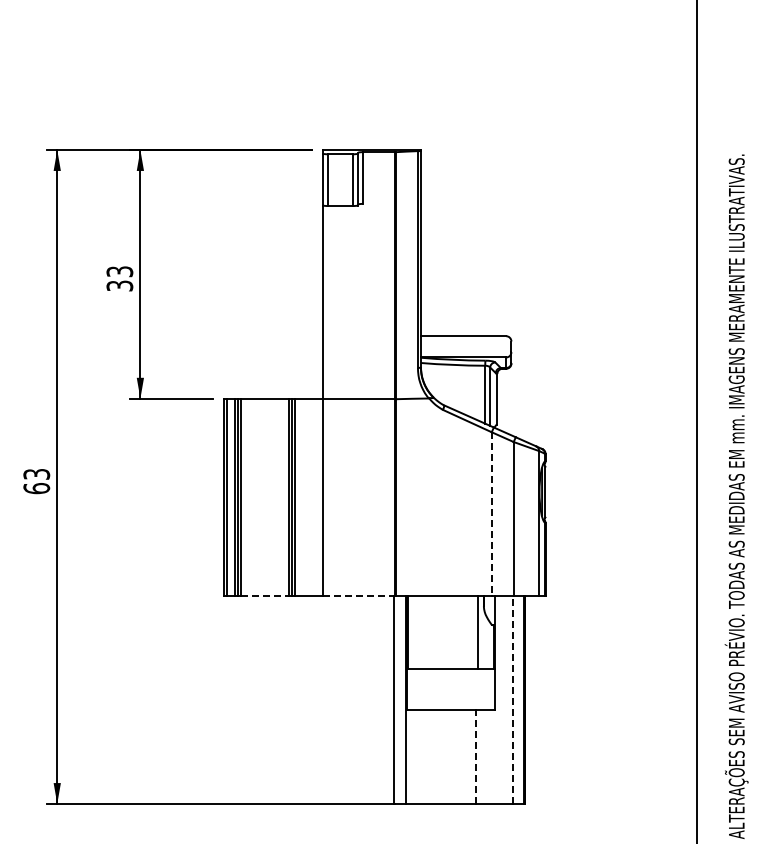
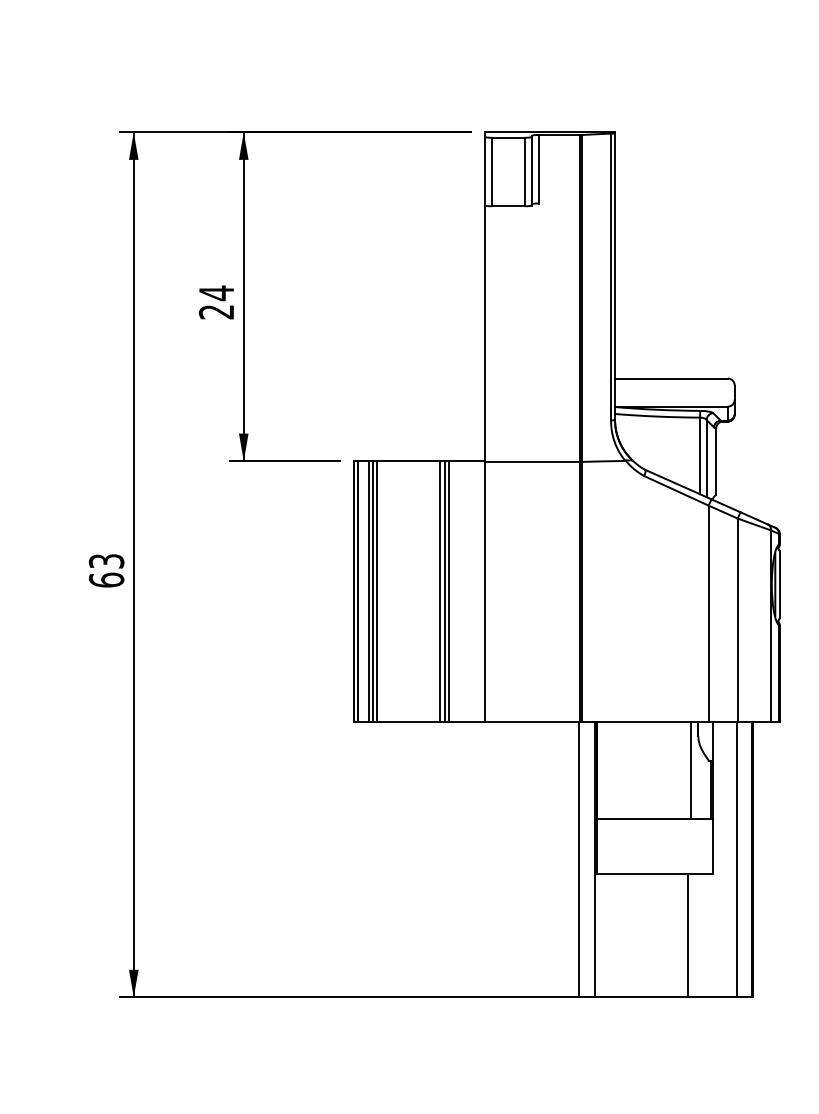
text: (119, 278) -> (216, 302), 33 -> 24
line: (491, 514) -> (708, 614), dashed -> solid
line: (265, 596) -> (409, 722), dashed -> solid
line: (358, 596) -> (532, 722), dashed -> solid
line: (513, 699) -> (737, 859), dashed -> solid
line: (476, 757) -> (688, 935), dashed -> solid

